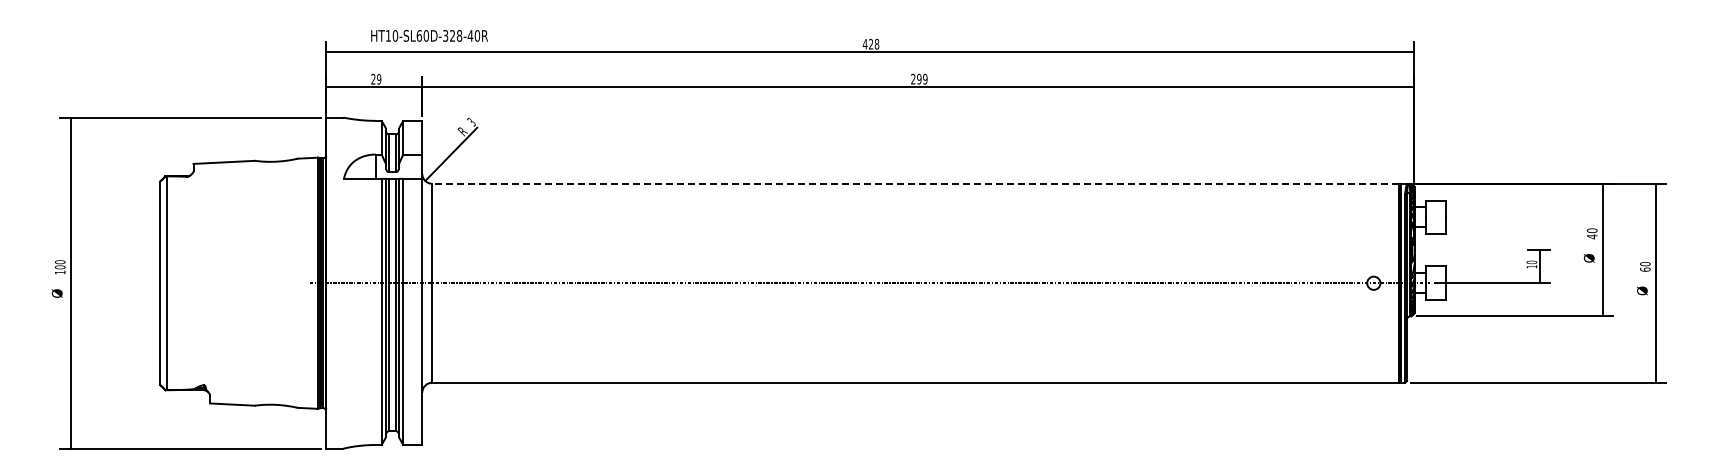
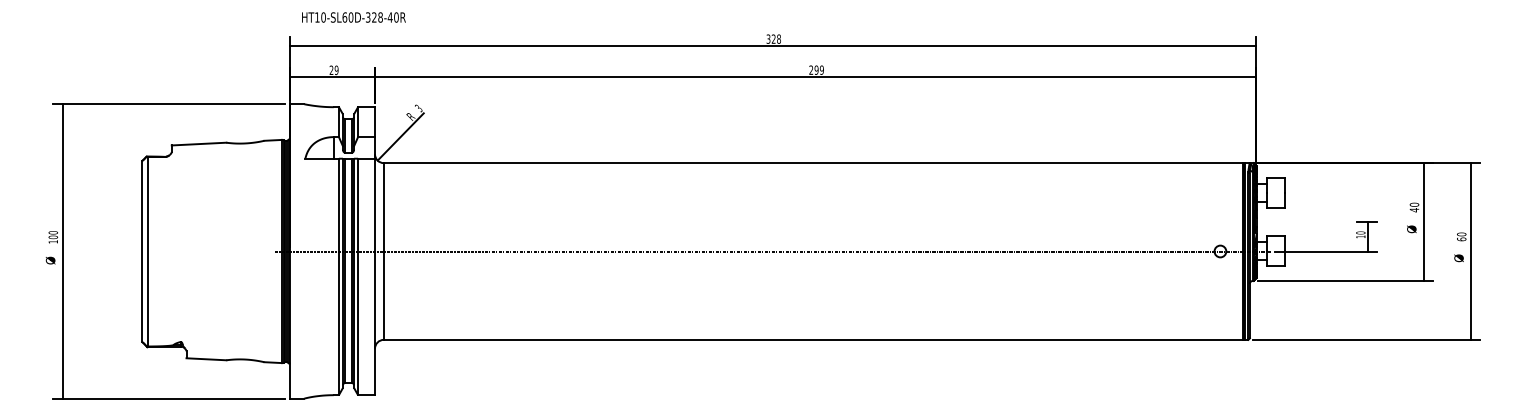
text: (429, 35) -> (353, 17), moved
text: (864, 44) -> (767, 39), 428 -> 328
line: (915, 183) -> (813, 162), dashed -> solid

